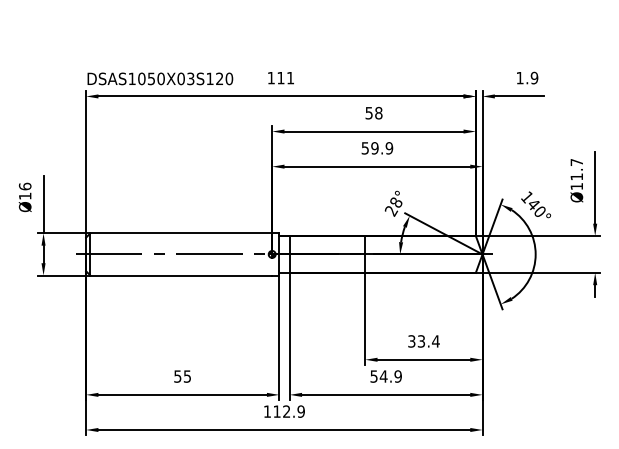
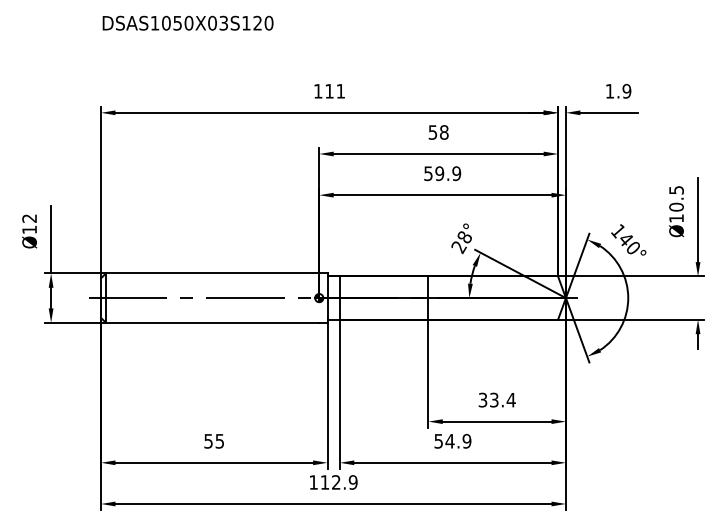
text: (159, 78) -> (187, 22), moved
text: (576, 169) -> (676, 198), Ø11.7 -> Ø10.5
text: (25, 186) -> (29, 218), Ø16 -> Ø12

